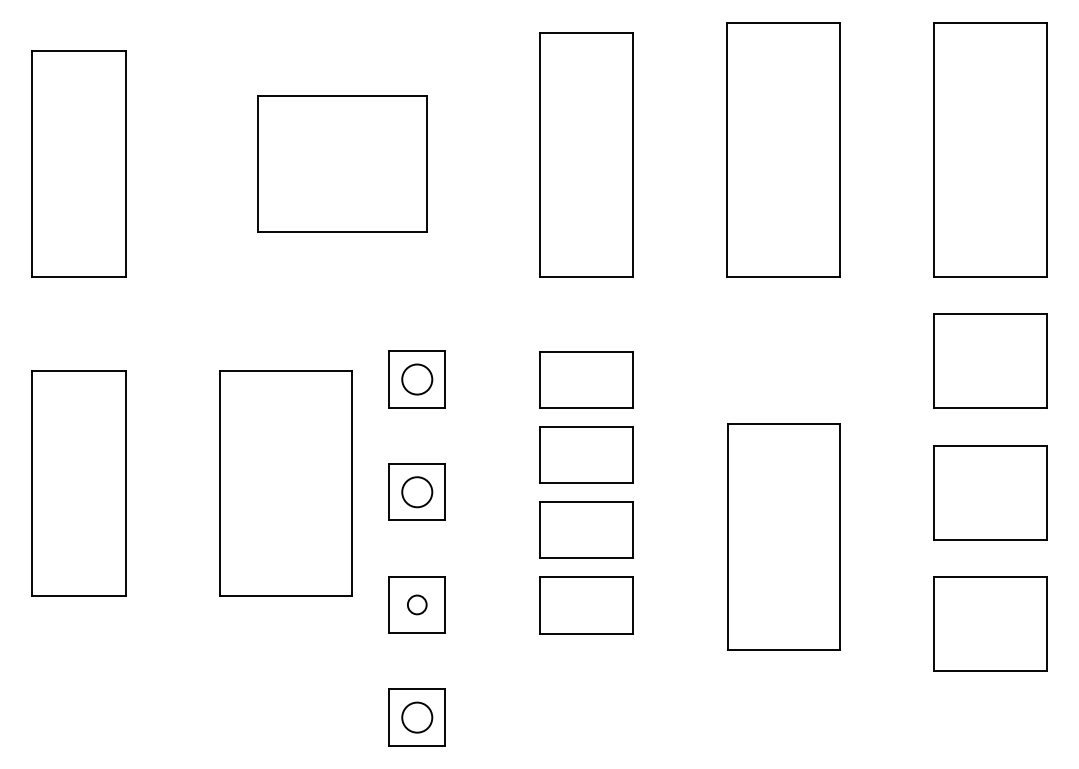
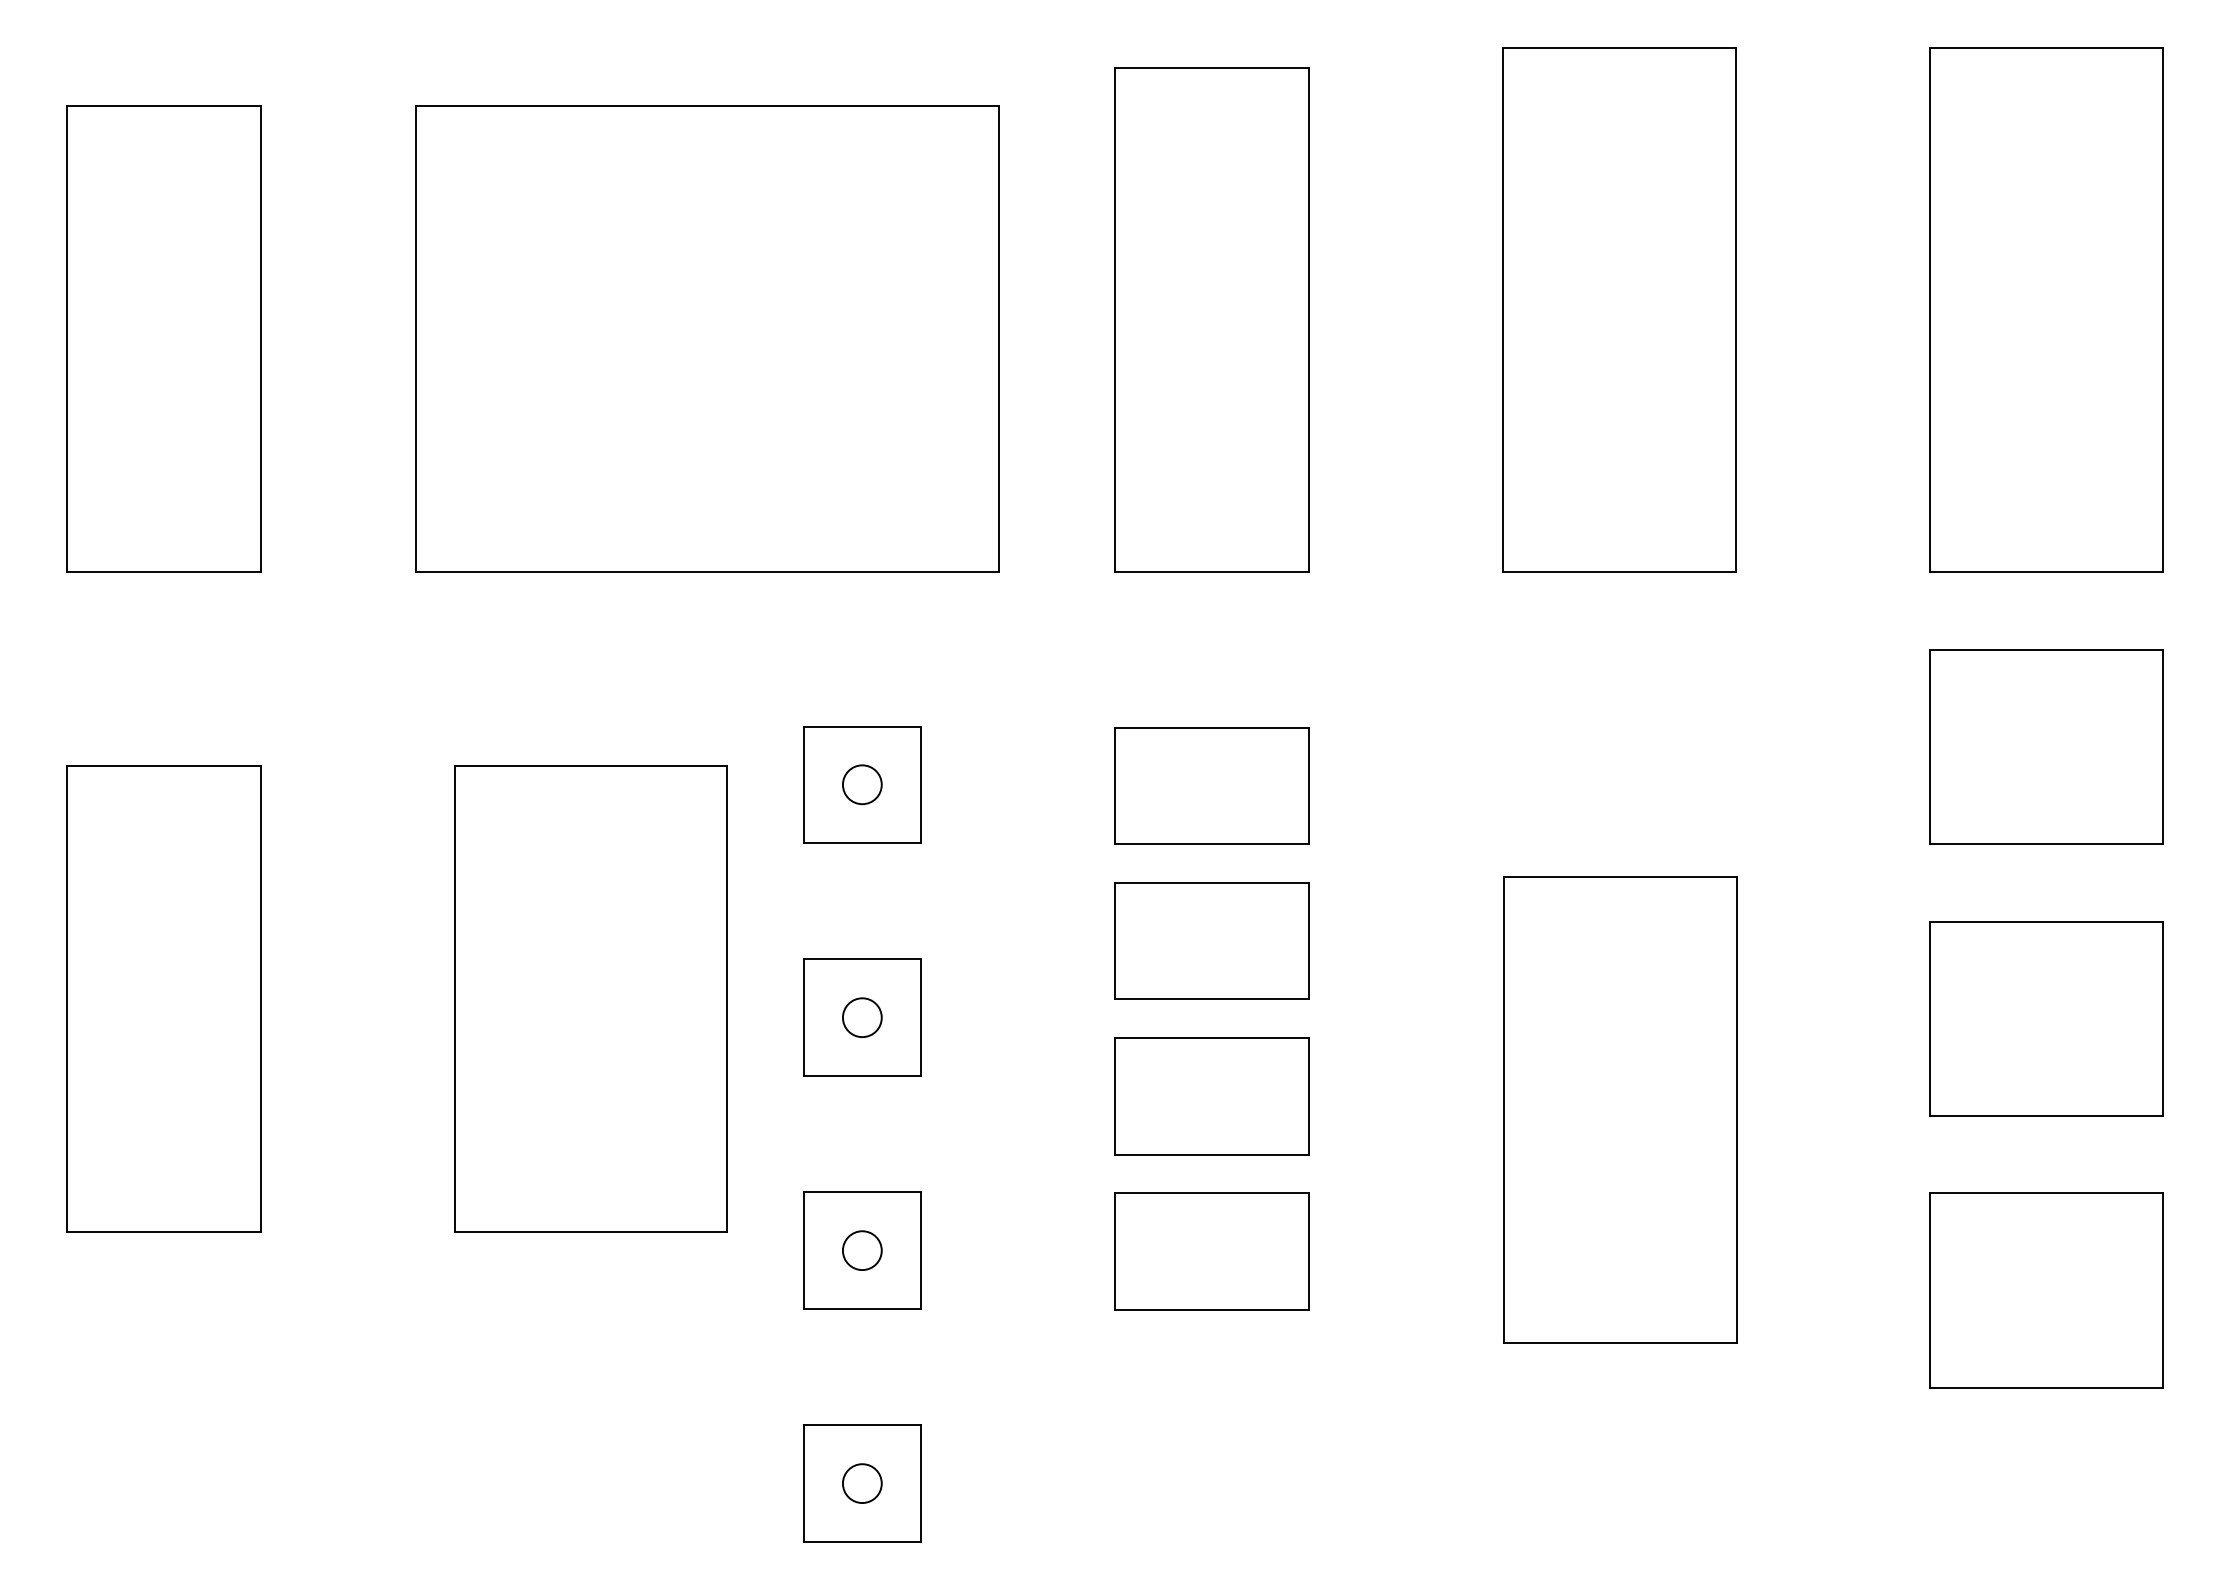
part: (341, 163) -> (705, 338), size x1.67
circle: (416, 379) -> (860, 784), size x0.62
circle: (416, 491) -> (860, 1016), size x0.62
circle: (416, 717) -> (860, 1483), size x0.62

